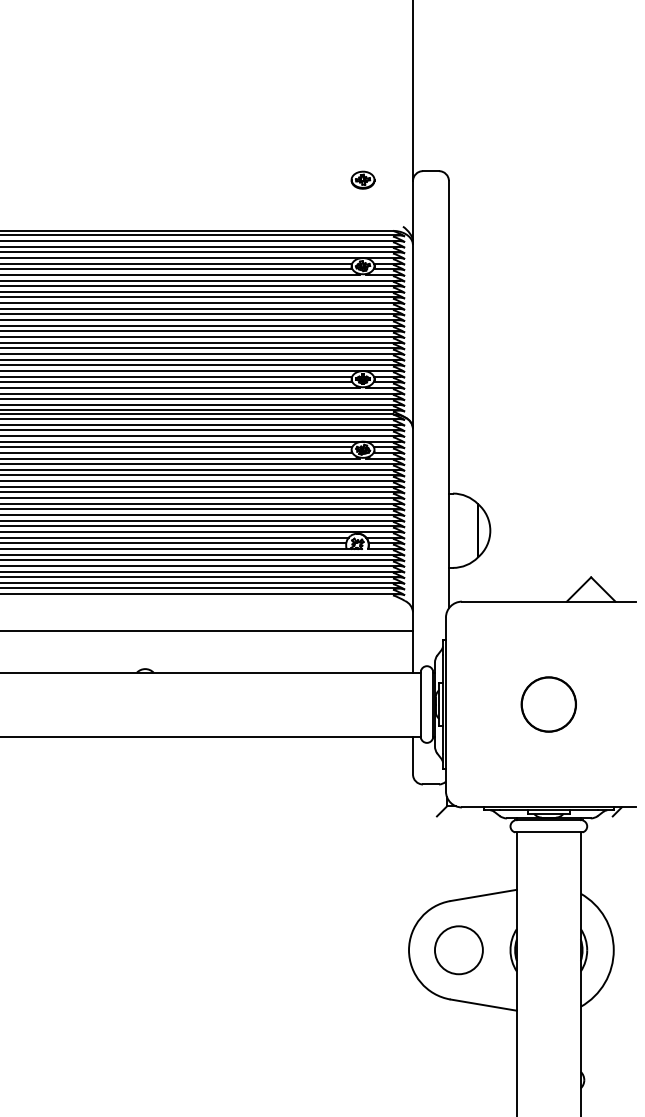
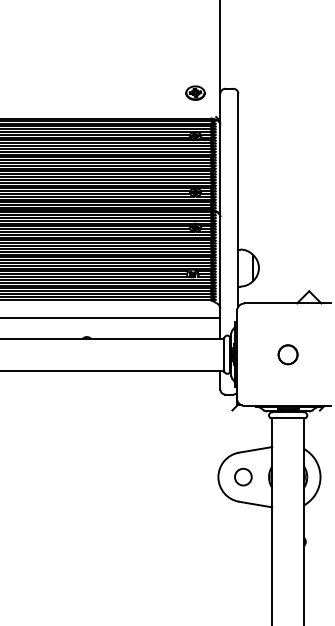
part: (363, 180) -> (195, 93), size x1.6
circle: (547, 704) -> (287, 354), size x0.7
circle: (459, 948) -> (243, 476), size x0.7

